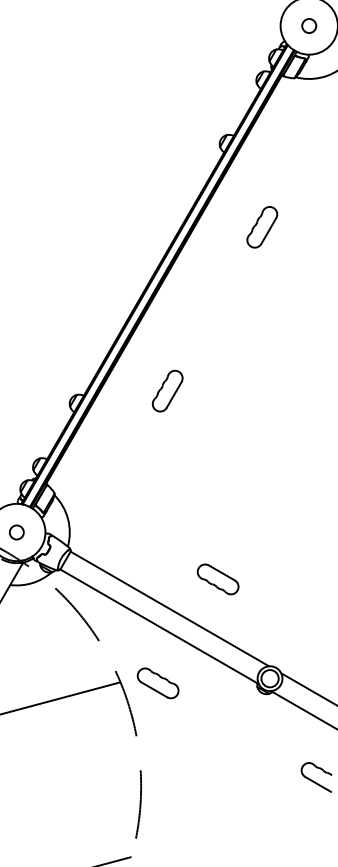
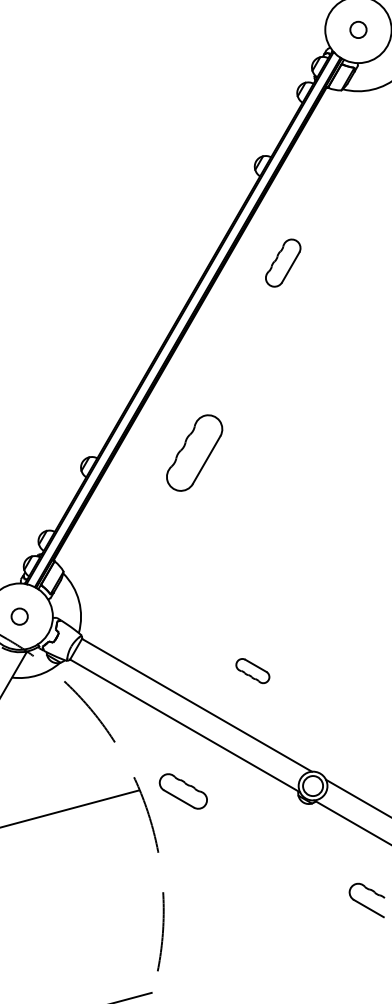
part: (262, 227) -> (283, 263), moved
part: (167, 390) -> (194, 452), size x1.6
part: (217, 579) -> (252, 671), size x0.7

